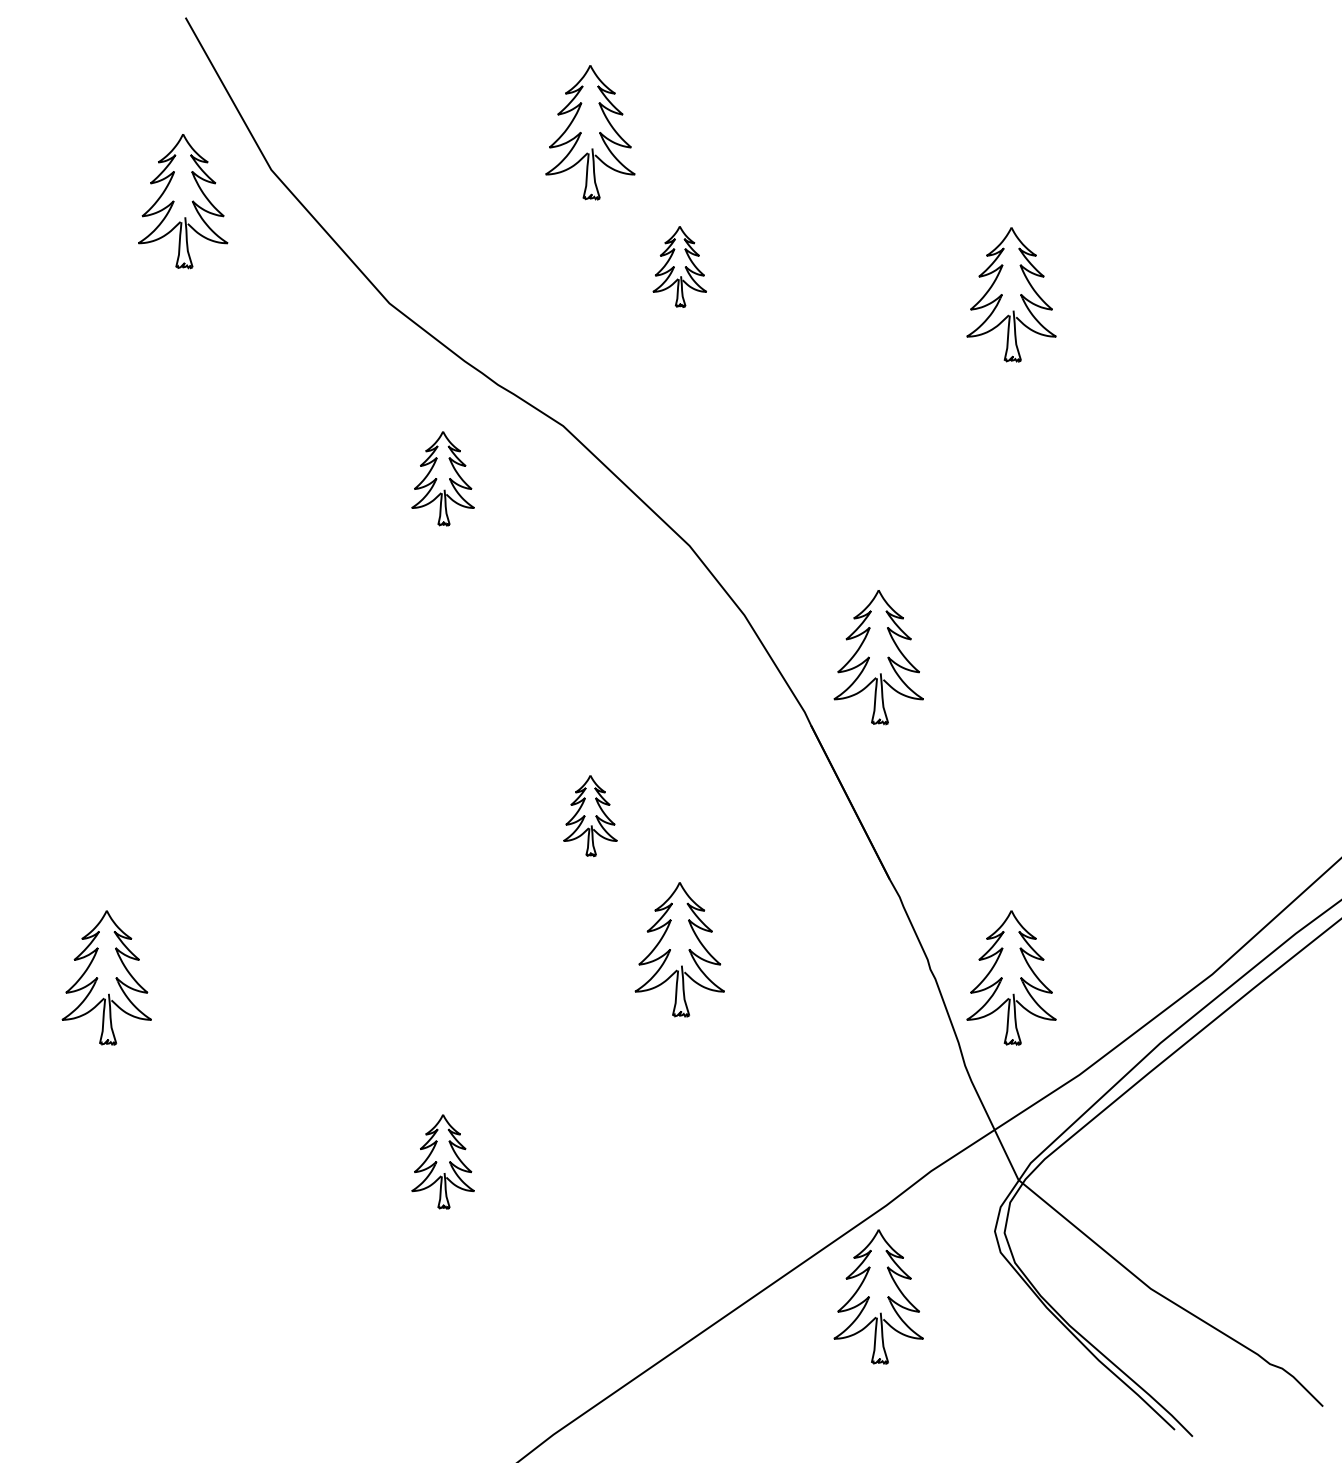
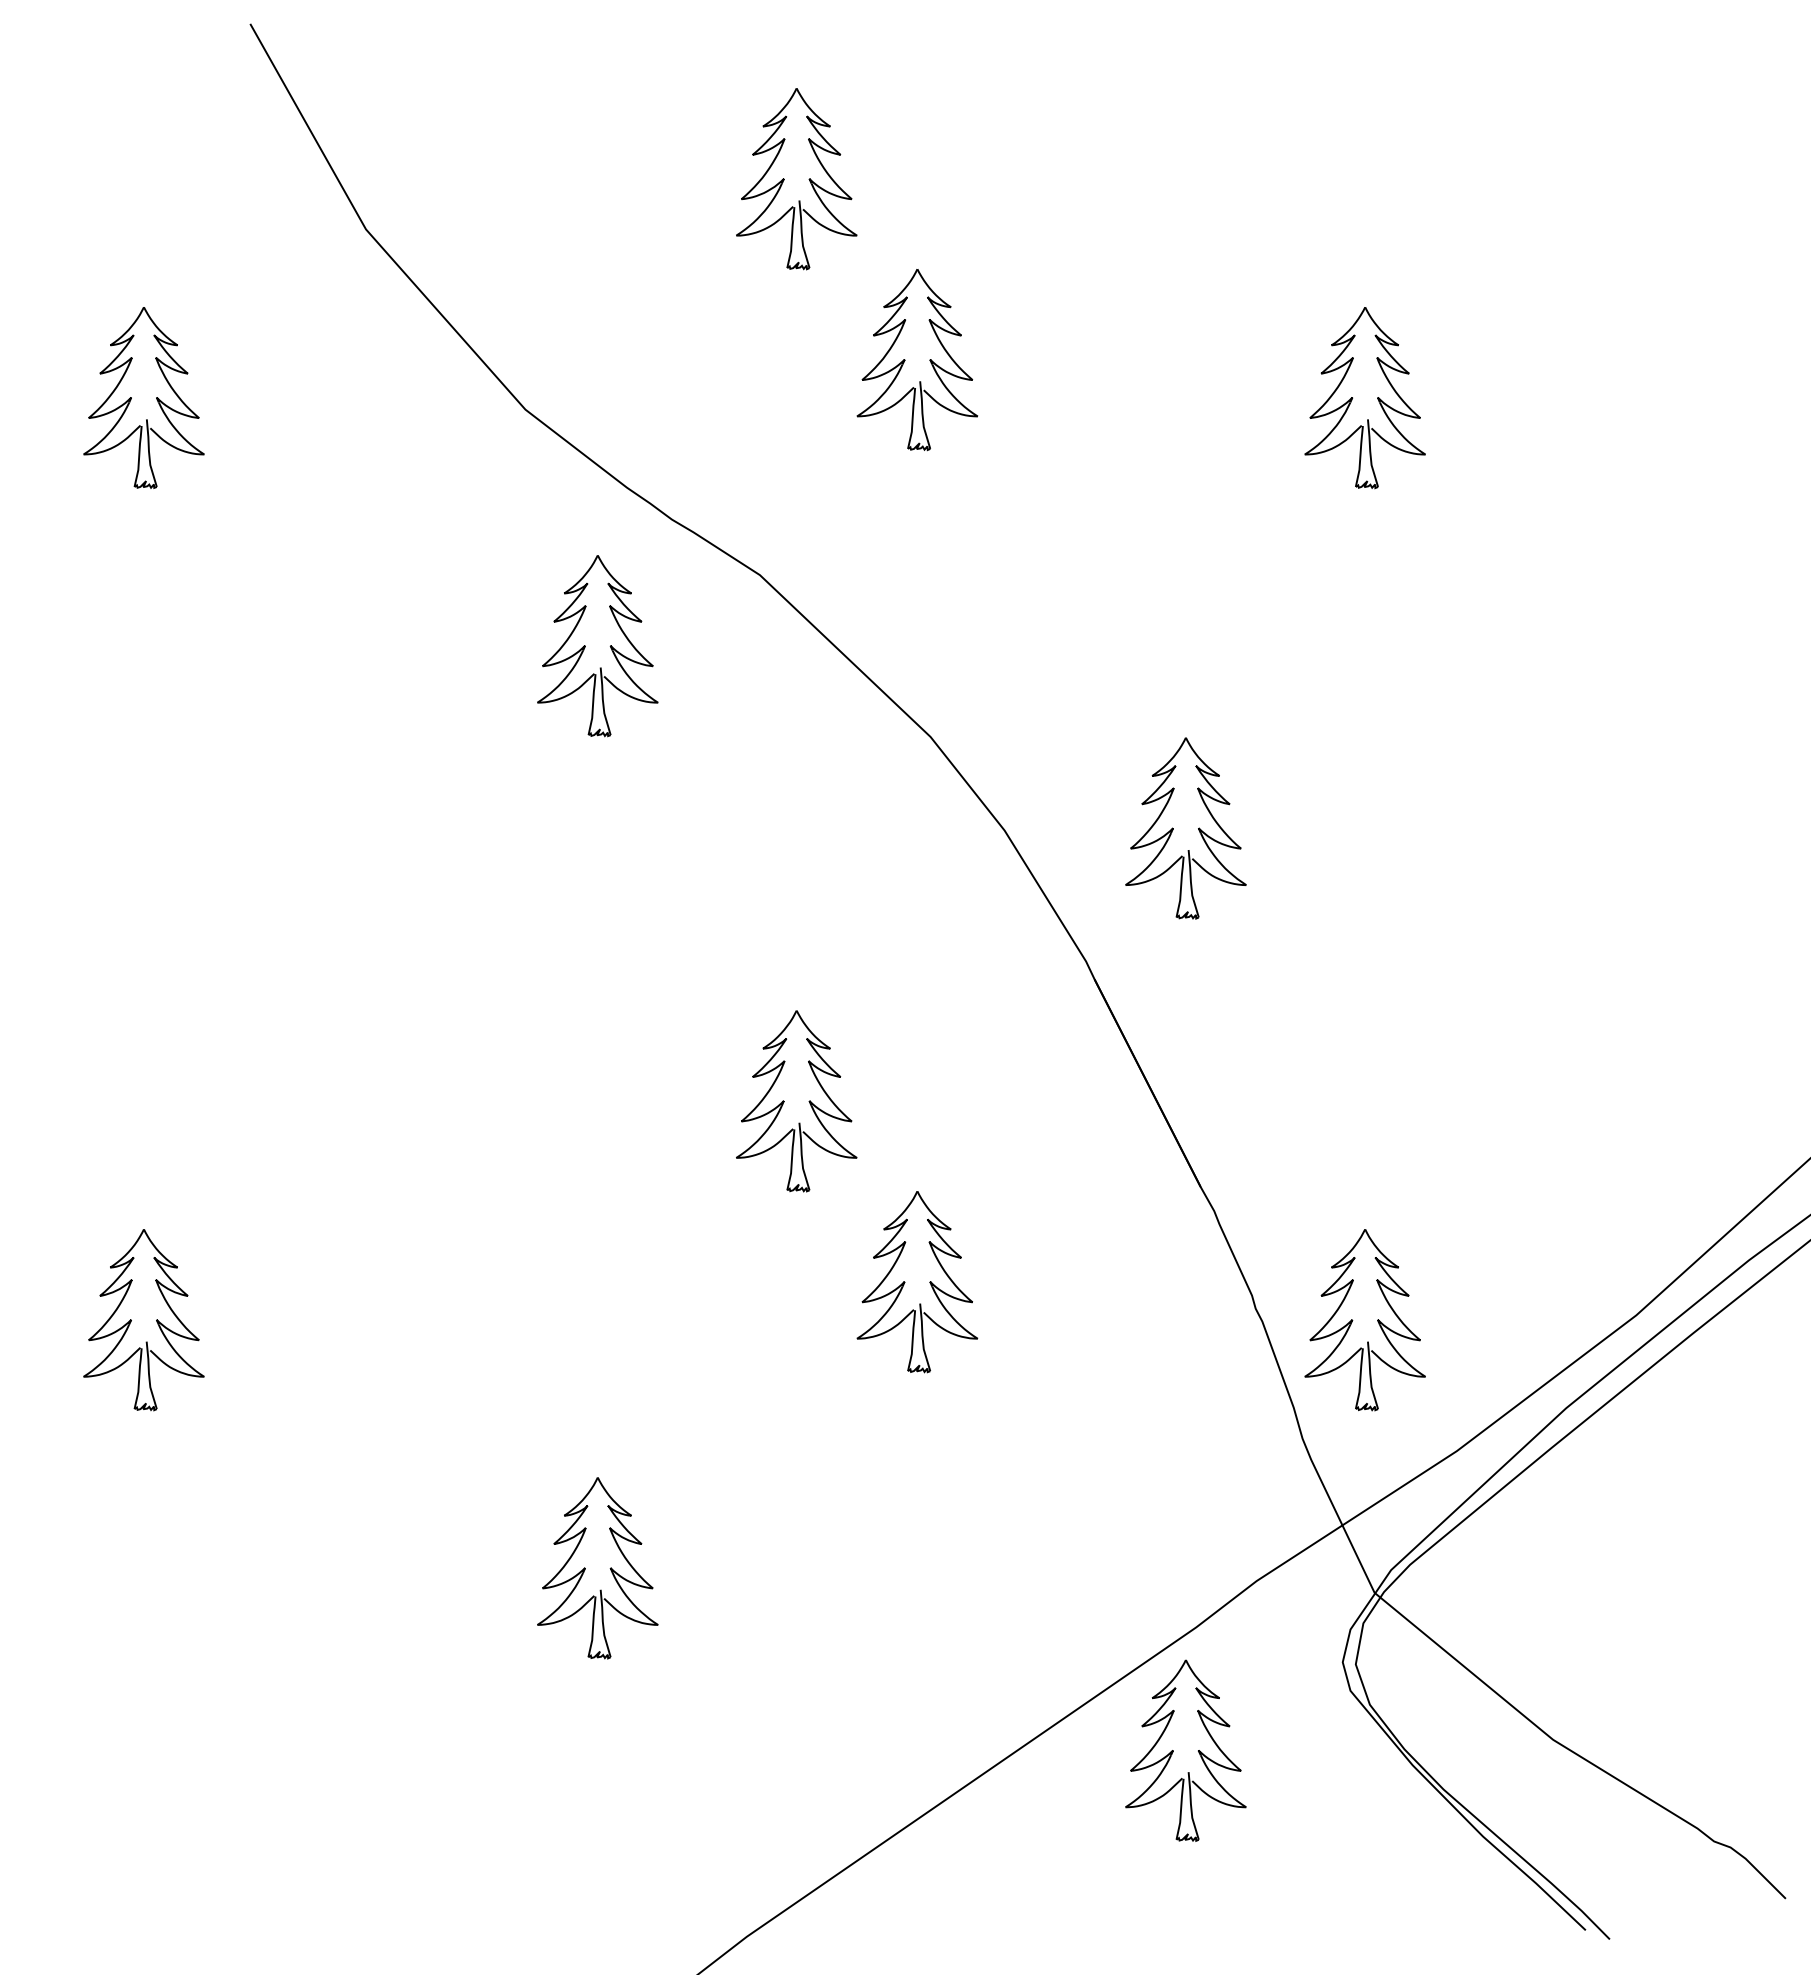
part: (173, 201) -> (131, 397), moved
part: (679, 267) -> (917, 360), size x1.67
part: (442, 478) -> (597, 646), size x1.43
part: (869, 657) -> (1173, 828), moved
part: (590, 815) -> (796, 1101), size x1.67
part: (442, 1161) -> (597, 1568), size x1.43

